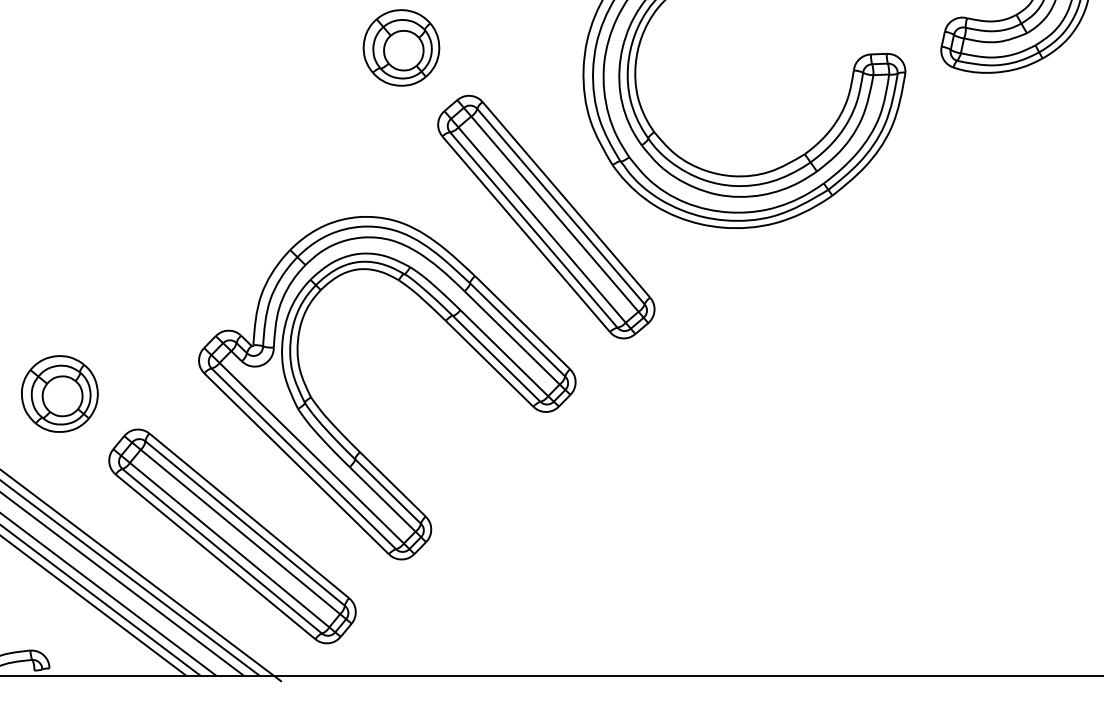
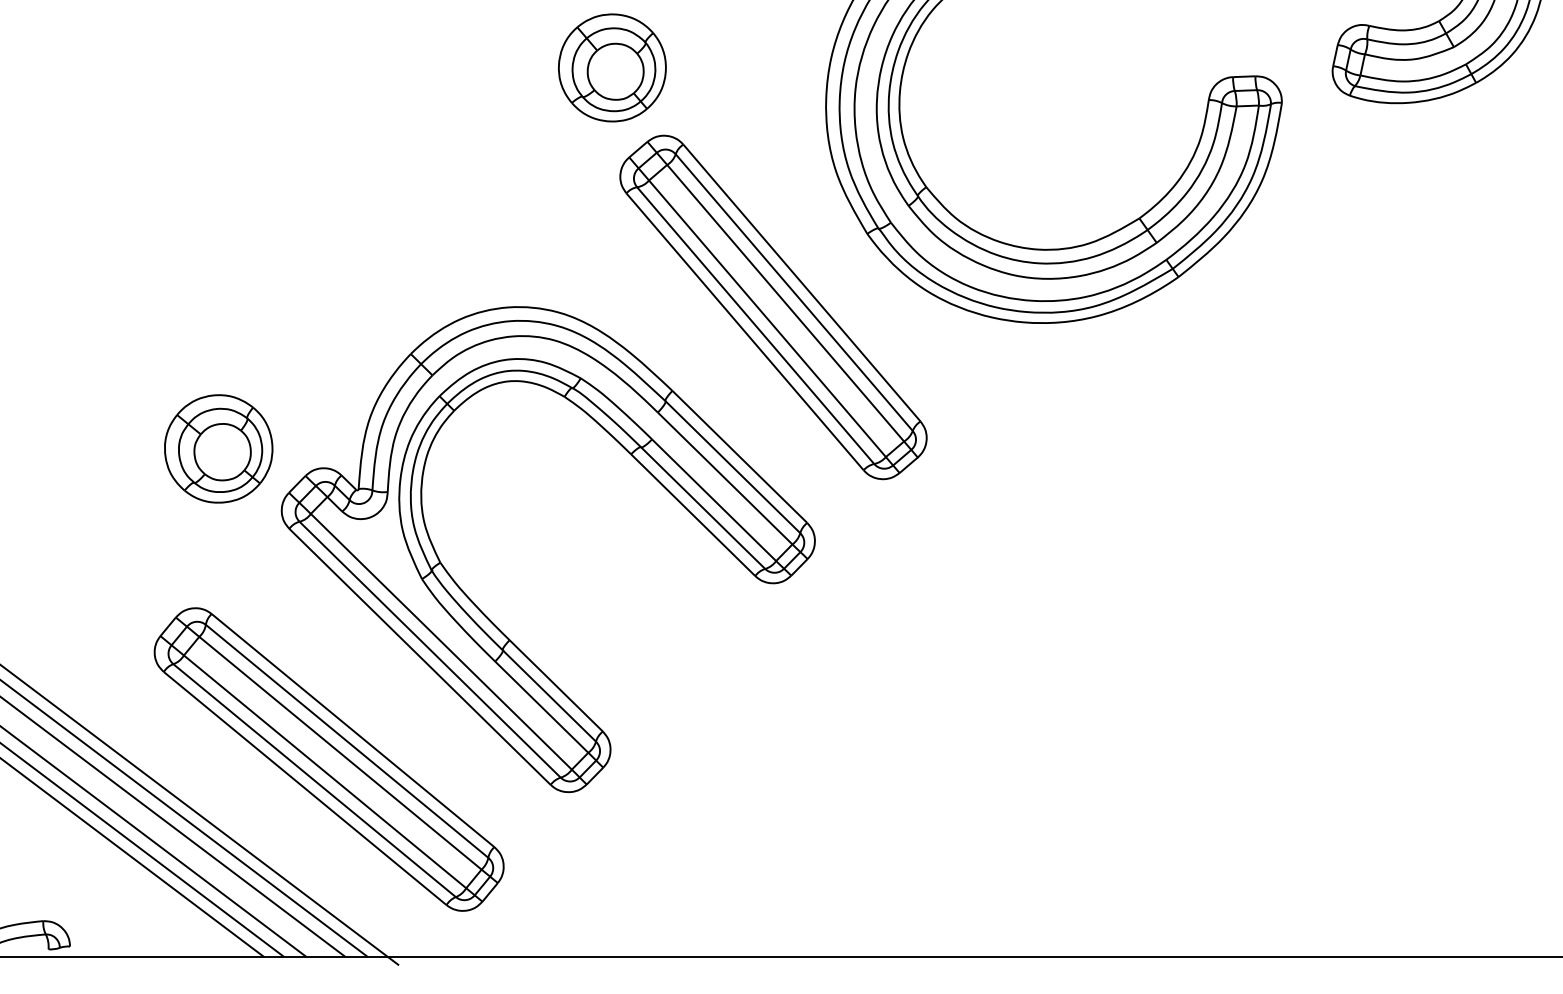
part: (401, 47) -> (612, 67), moved
part: (59, 393) -> (218, 448), moved

